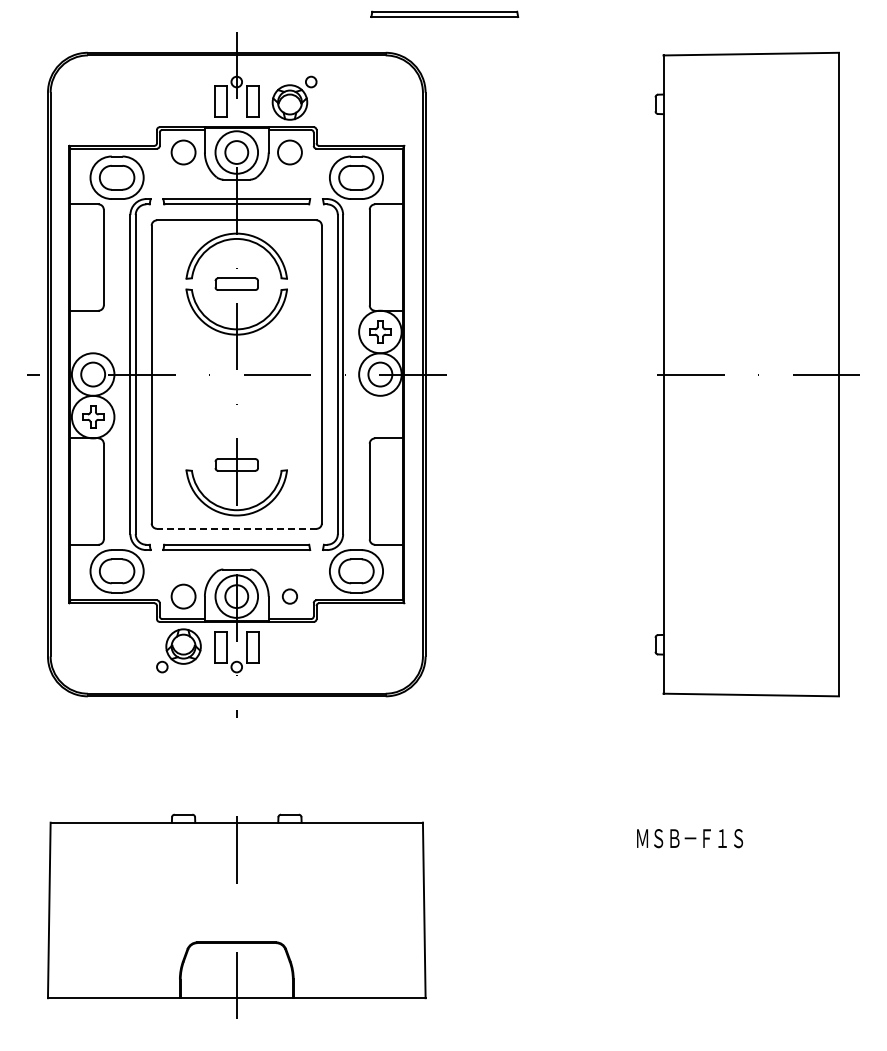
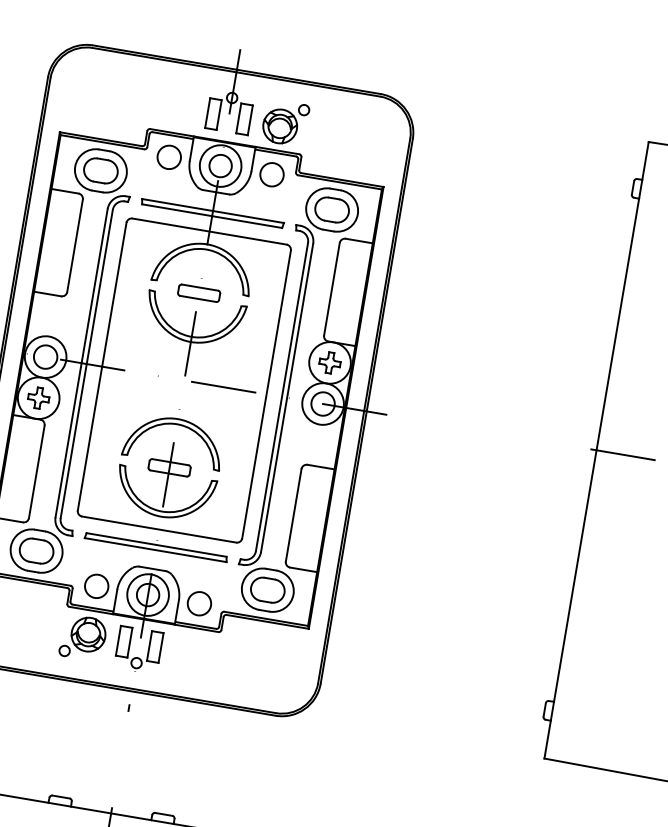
part: (444, 13) -> (444, 65), removed
part: (236, 420) -> (176, 424), added
line: (236, 528) -> (158, 529), dashed -> solid
circle: (289, 596) -> (199, 603), size x1.67

